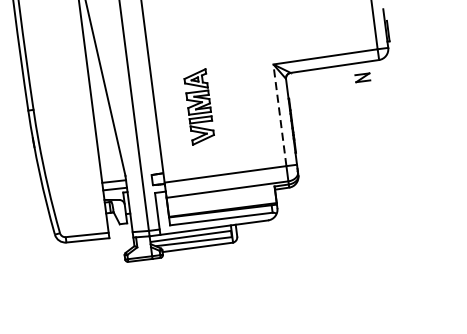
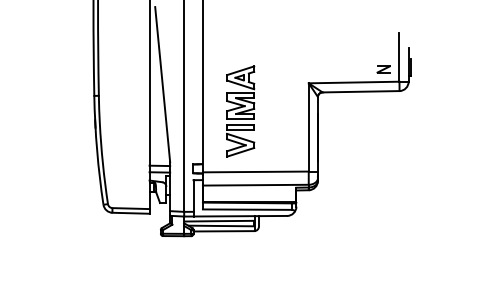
part: (362, 77) -> (383, 69), moved
part: (198, 107) -> (240, 111), size x1.43
line: (279, 114) -> (308, 126), dashed -> solid

